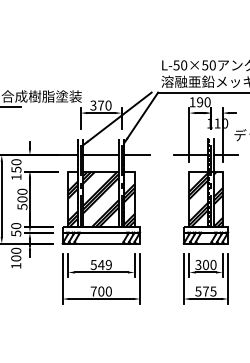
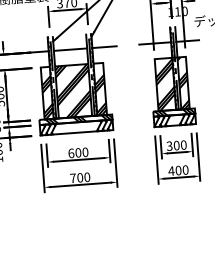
hatch: (104, 229) -> (78, 119), added
hatch: (206, 229) -> (174, 112), added
text: (100, 264) -> (77, 152), 549 -> 600
text: (205, 291) -> (178, 170), 575 -> 400

